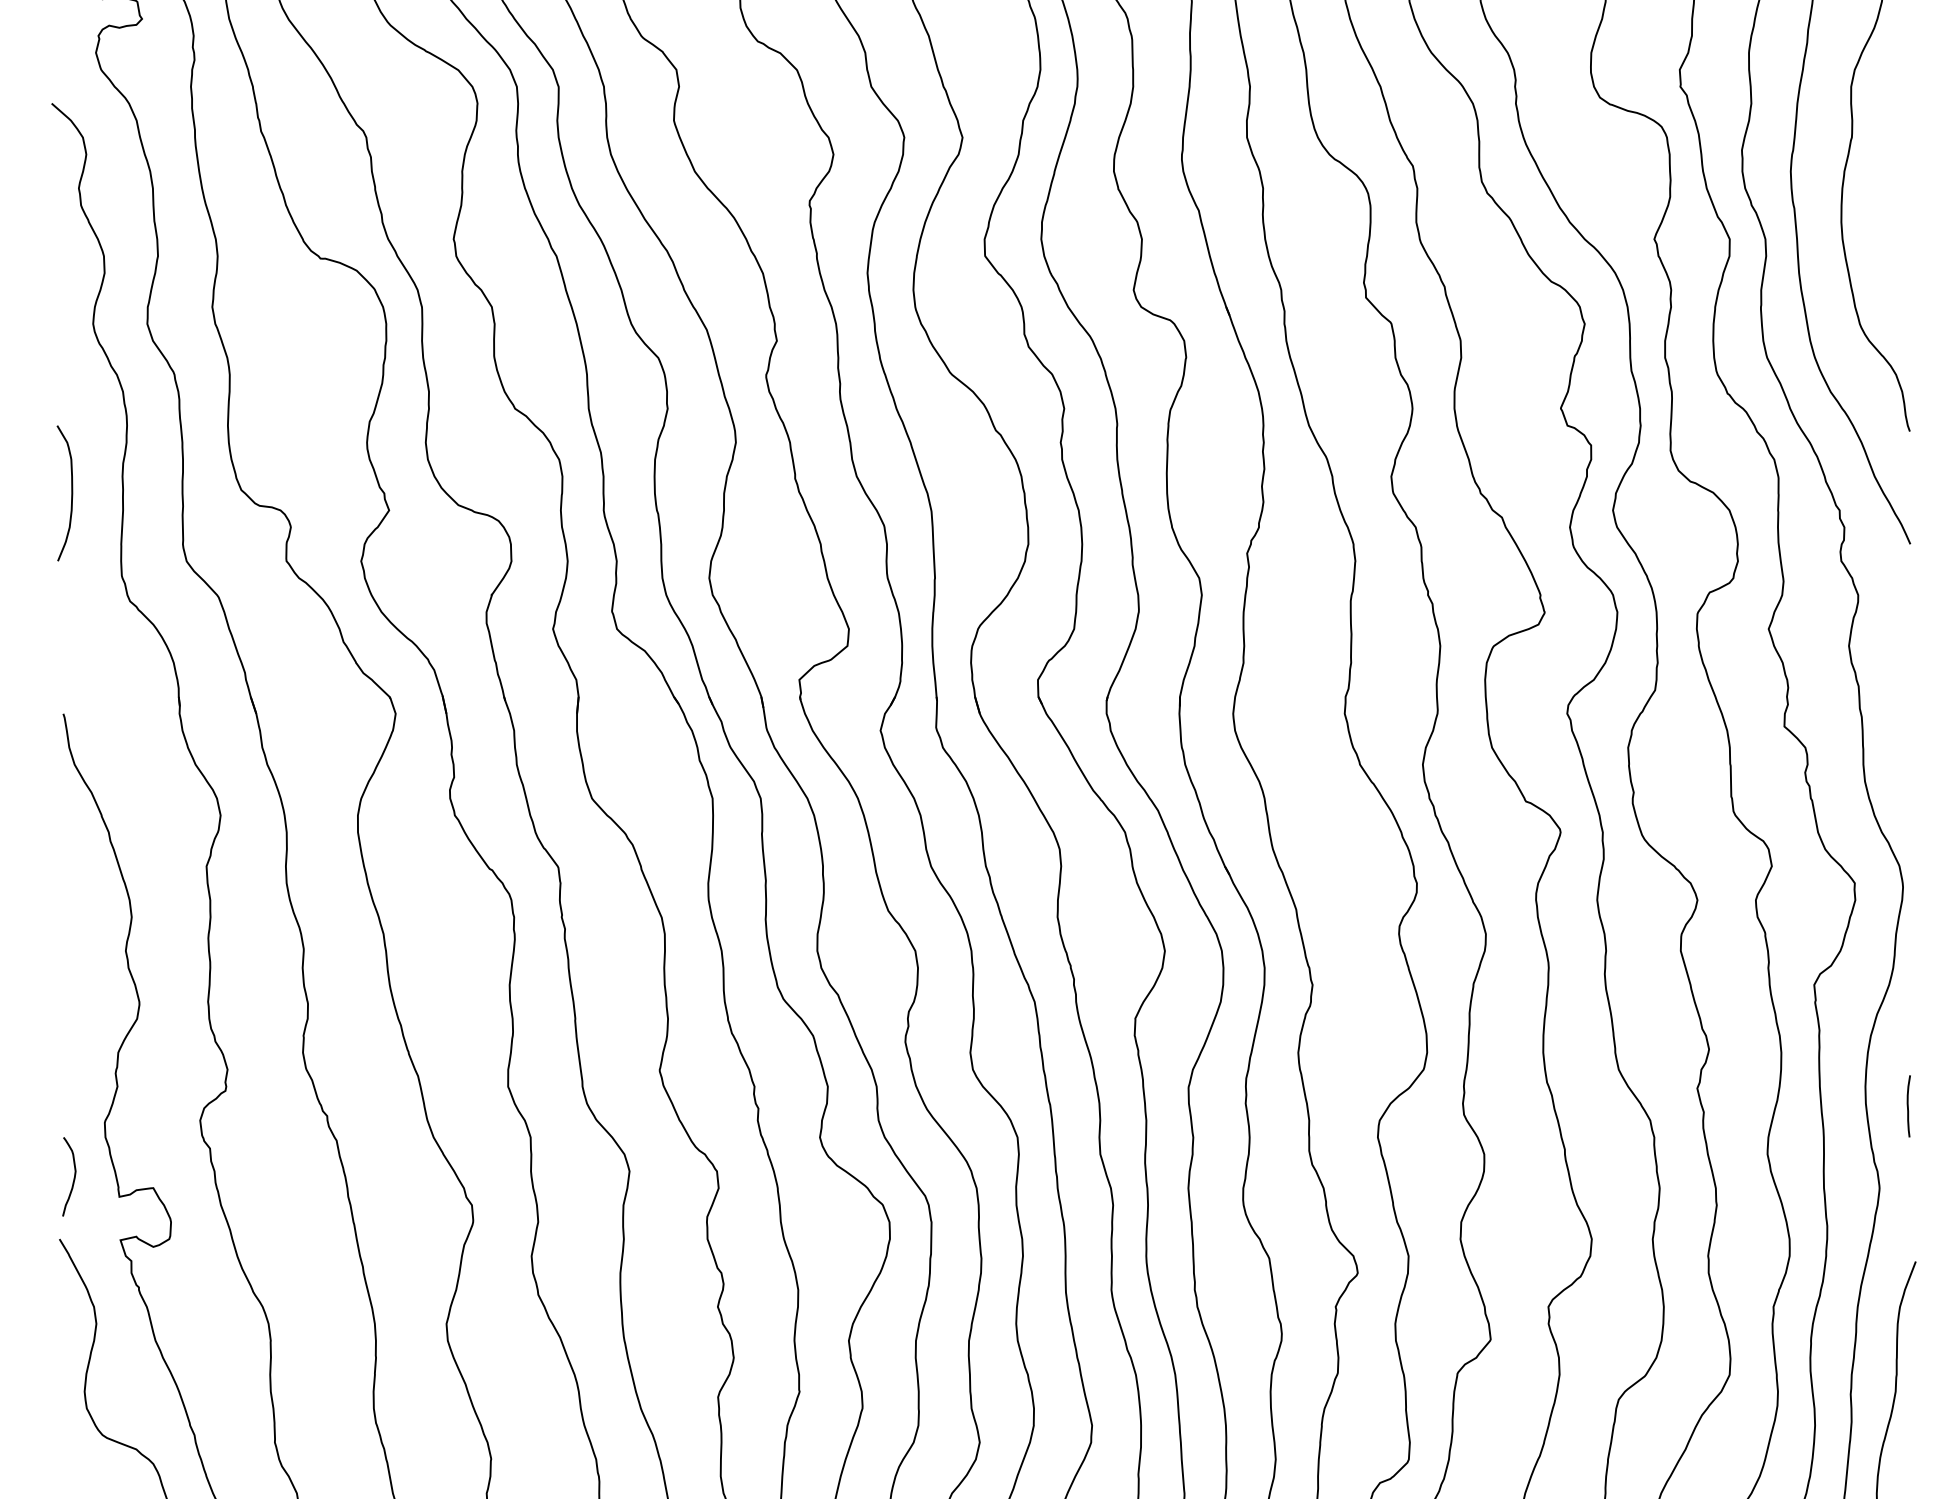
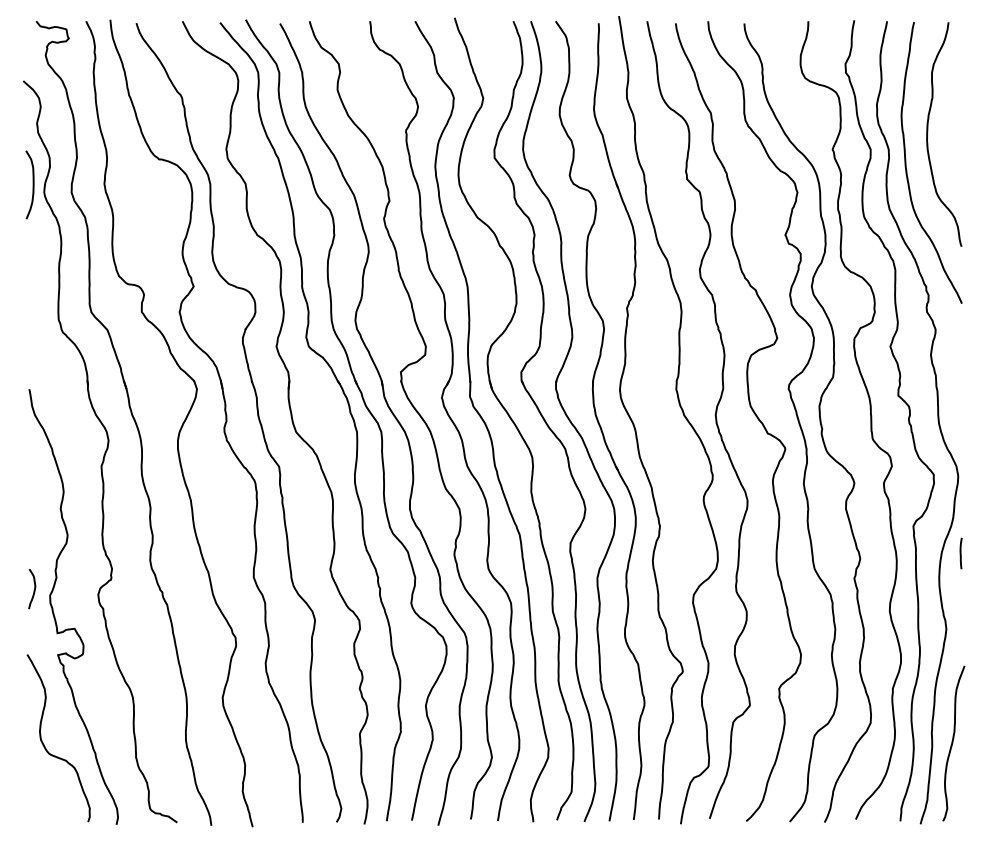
curve: (69, 492) -> (32, 184), moved
line: (1907, 1106) -> (960, 553), moved
curve: (71, 1179) -> (33, 590), moved

